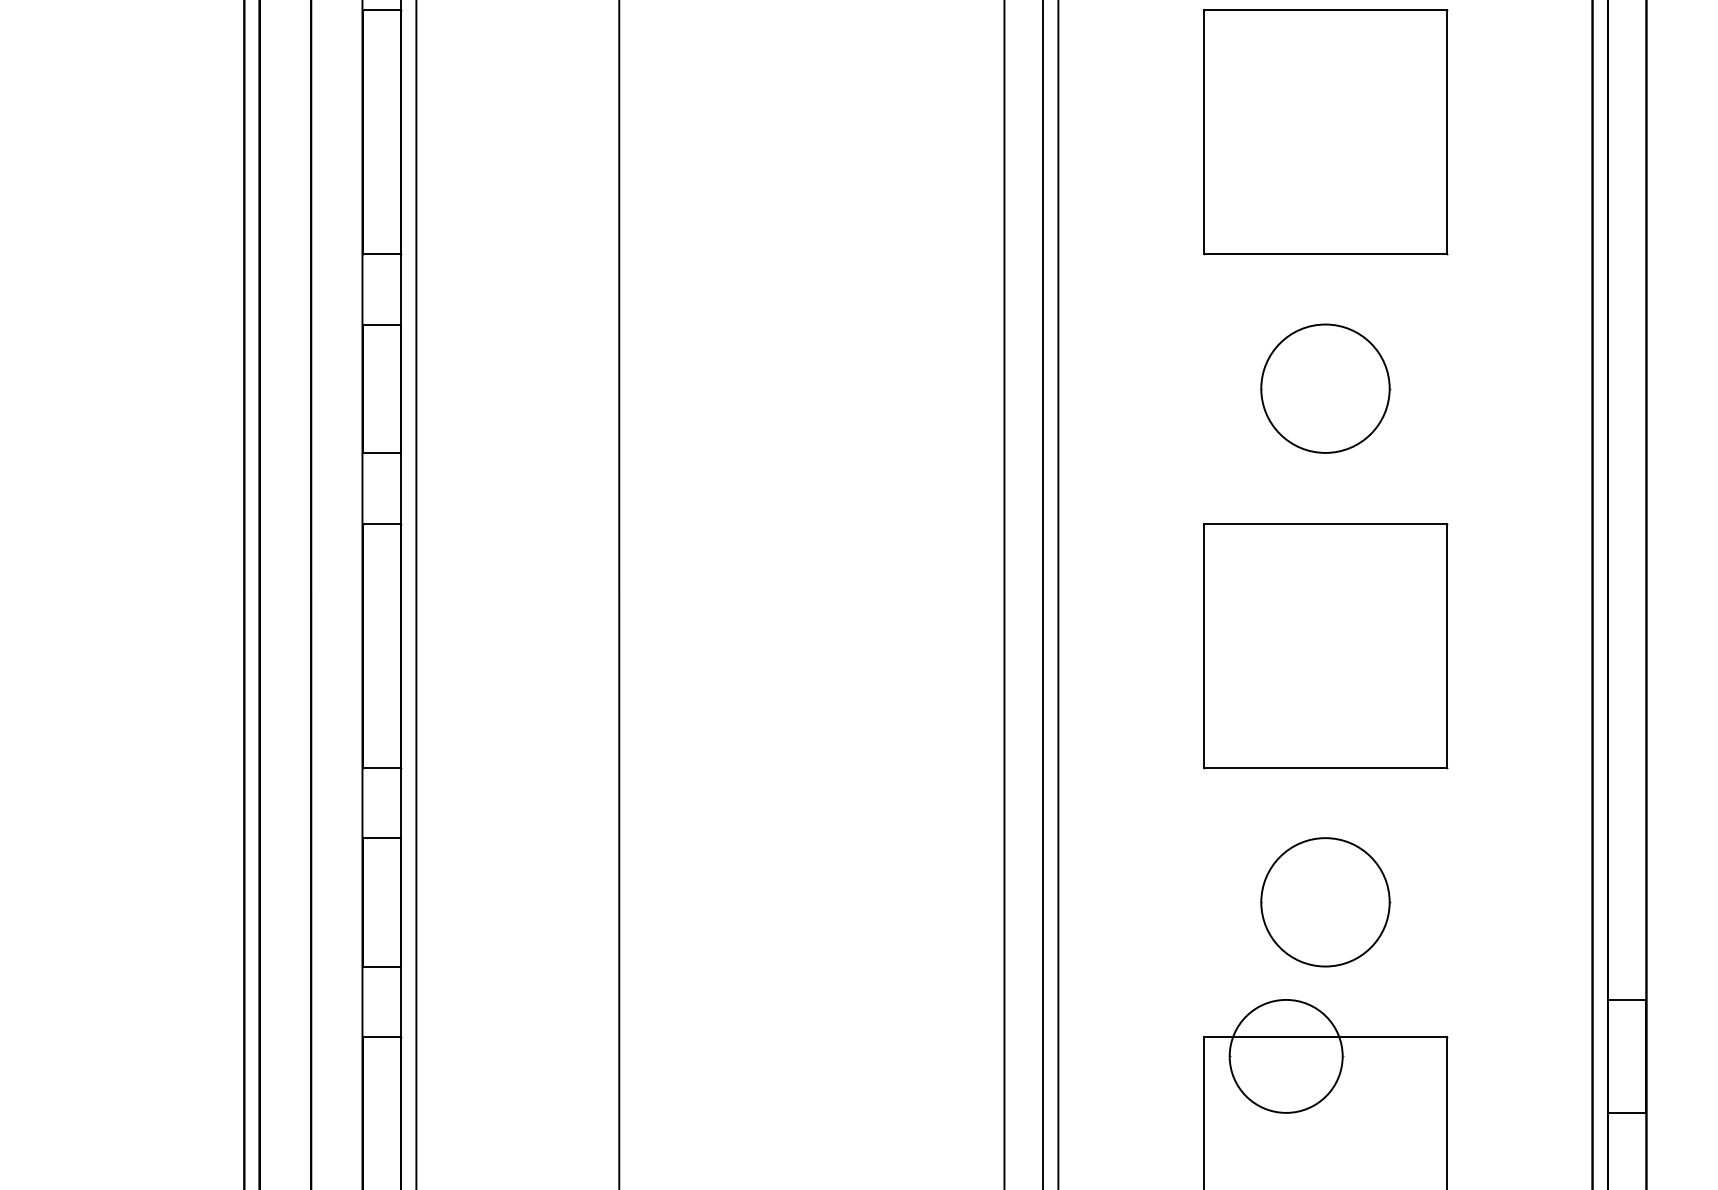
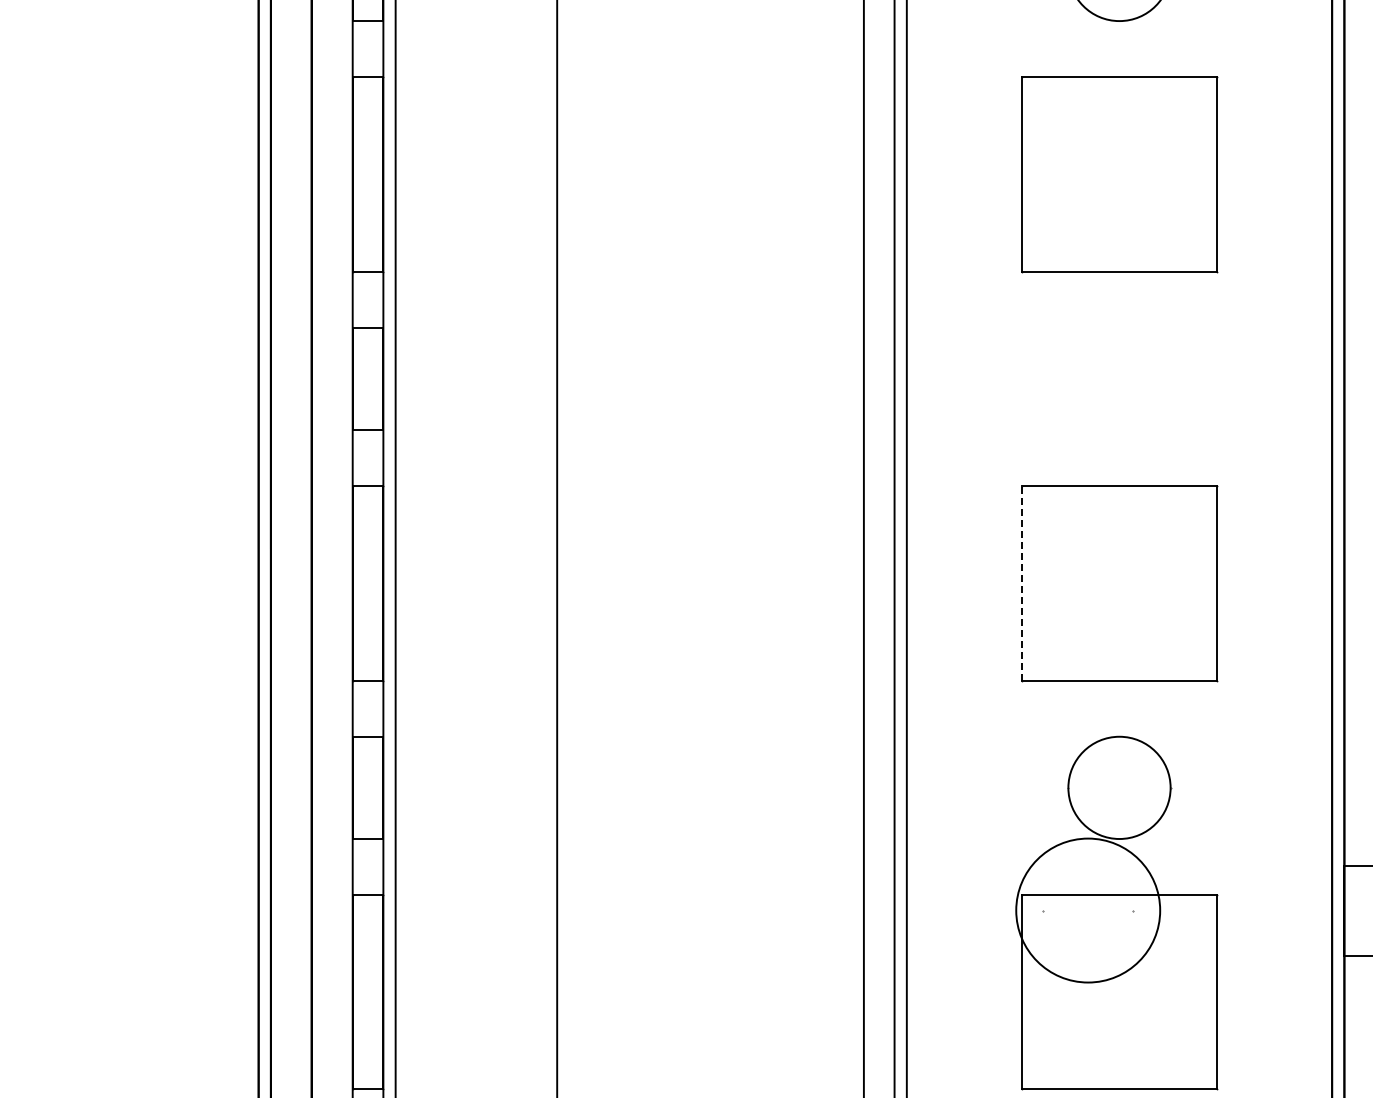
part: (1325, 388) -> (1119, 378), removed
line: (1203, 644) -> (1022, 582), solid -> dashed
circle: (1286, 1056) -> (1088, 910), size x1.6

